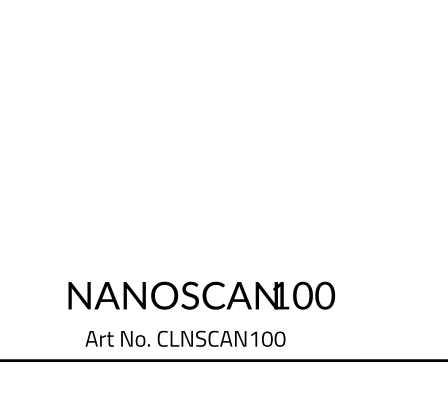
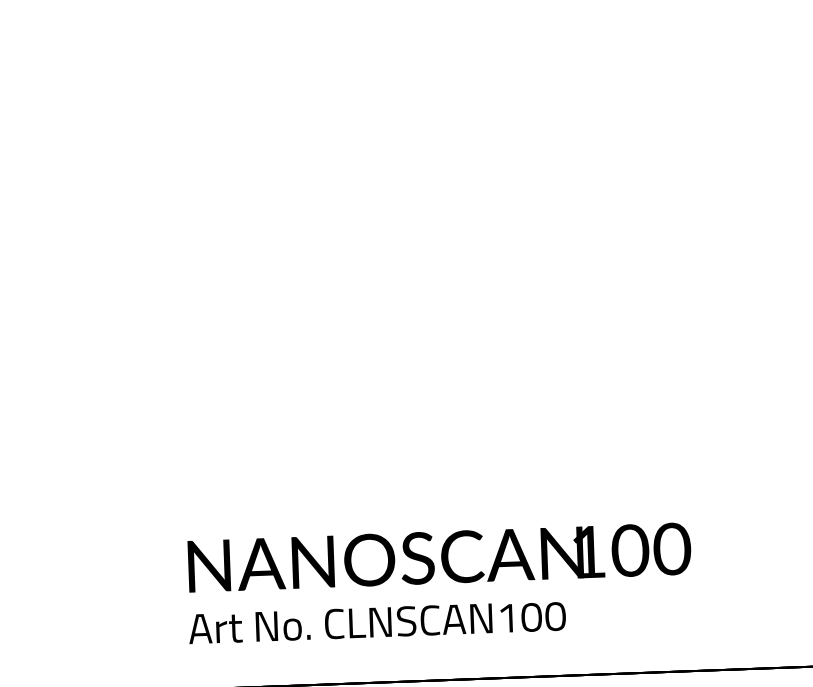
text: (185, 338) -> (377, 621), moved

